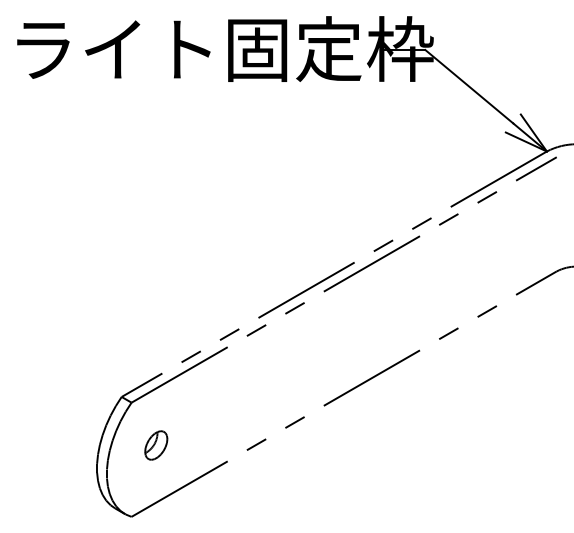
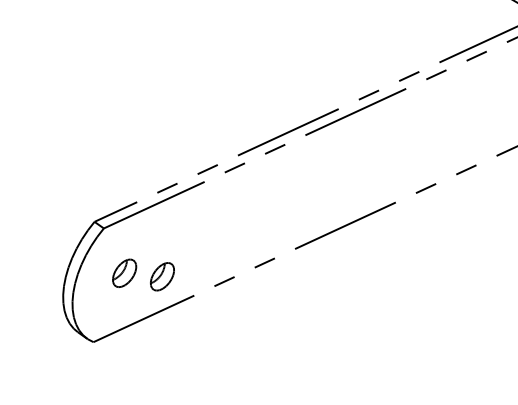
part: (194, 445) -> (162, 276), added

